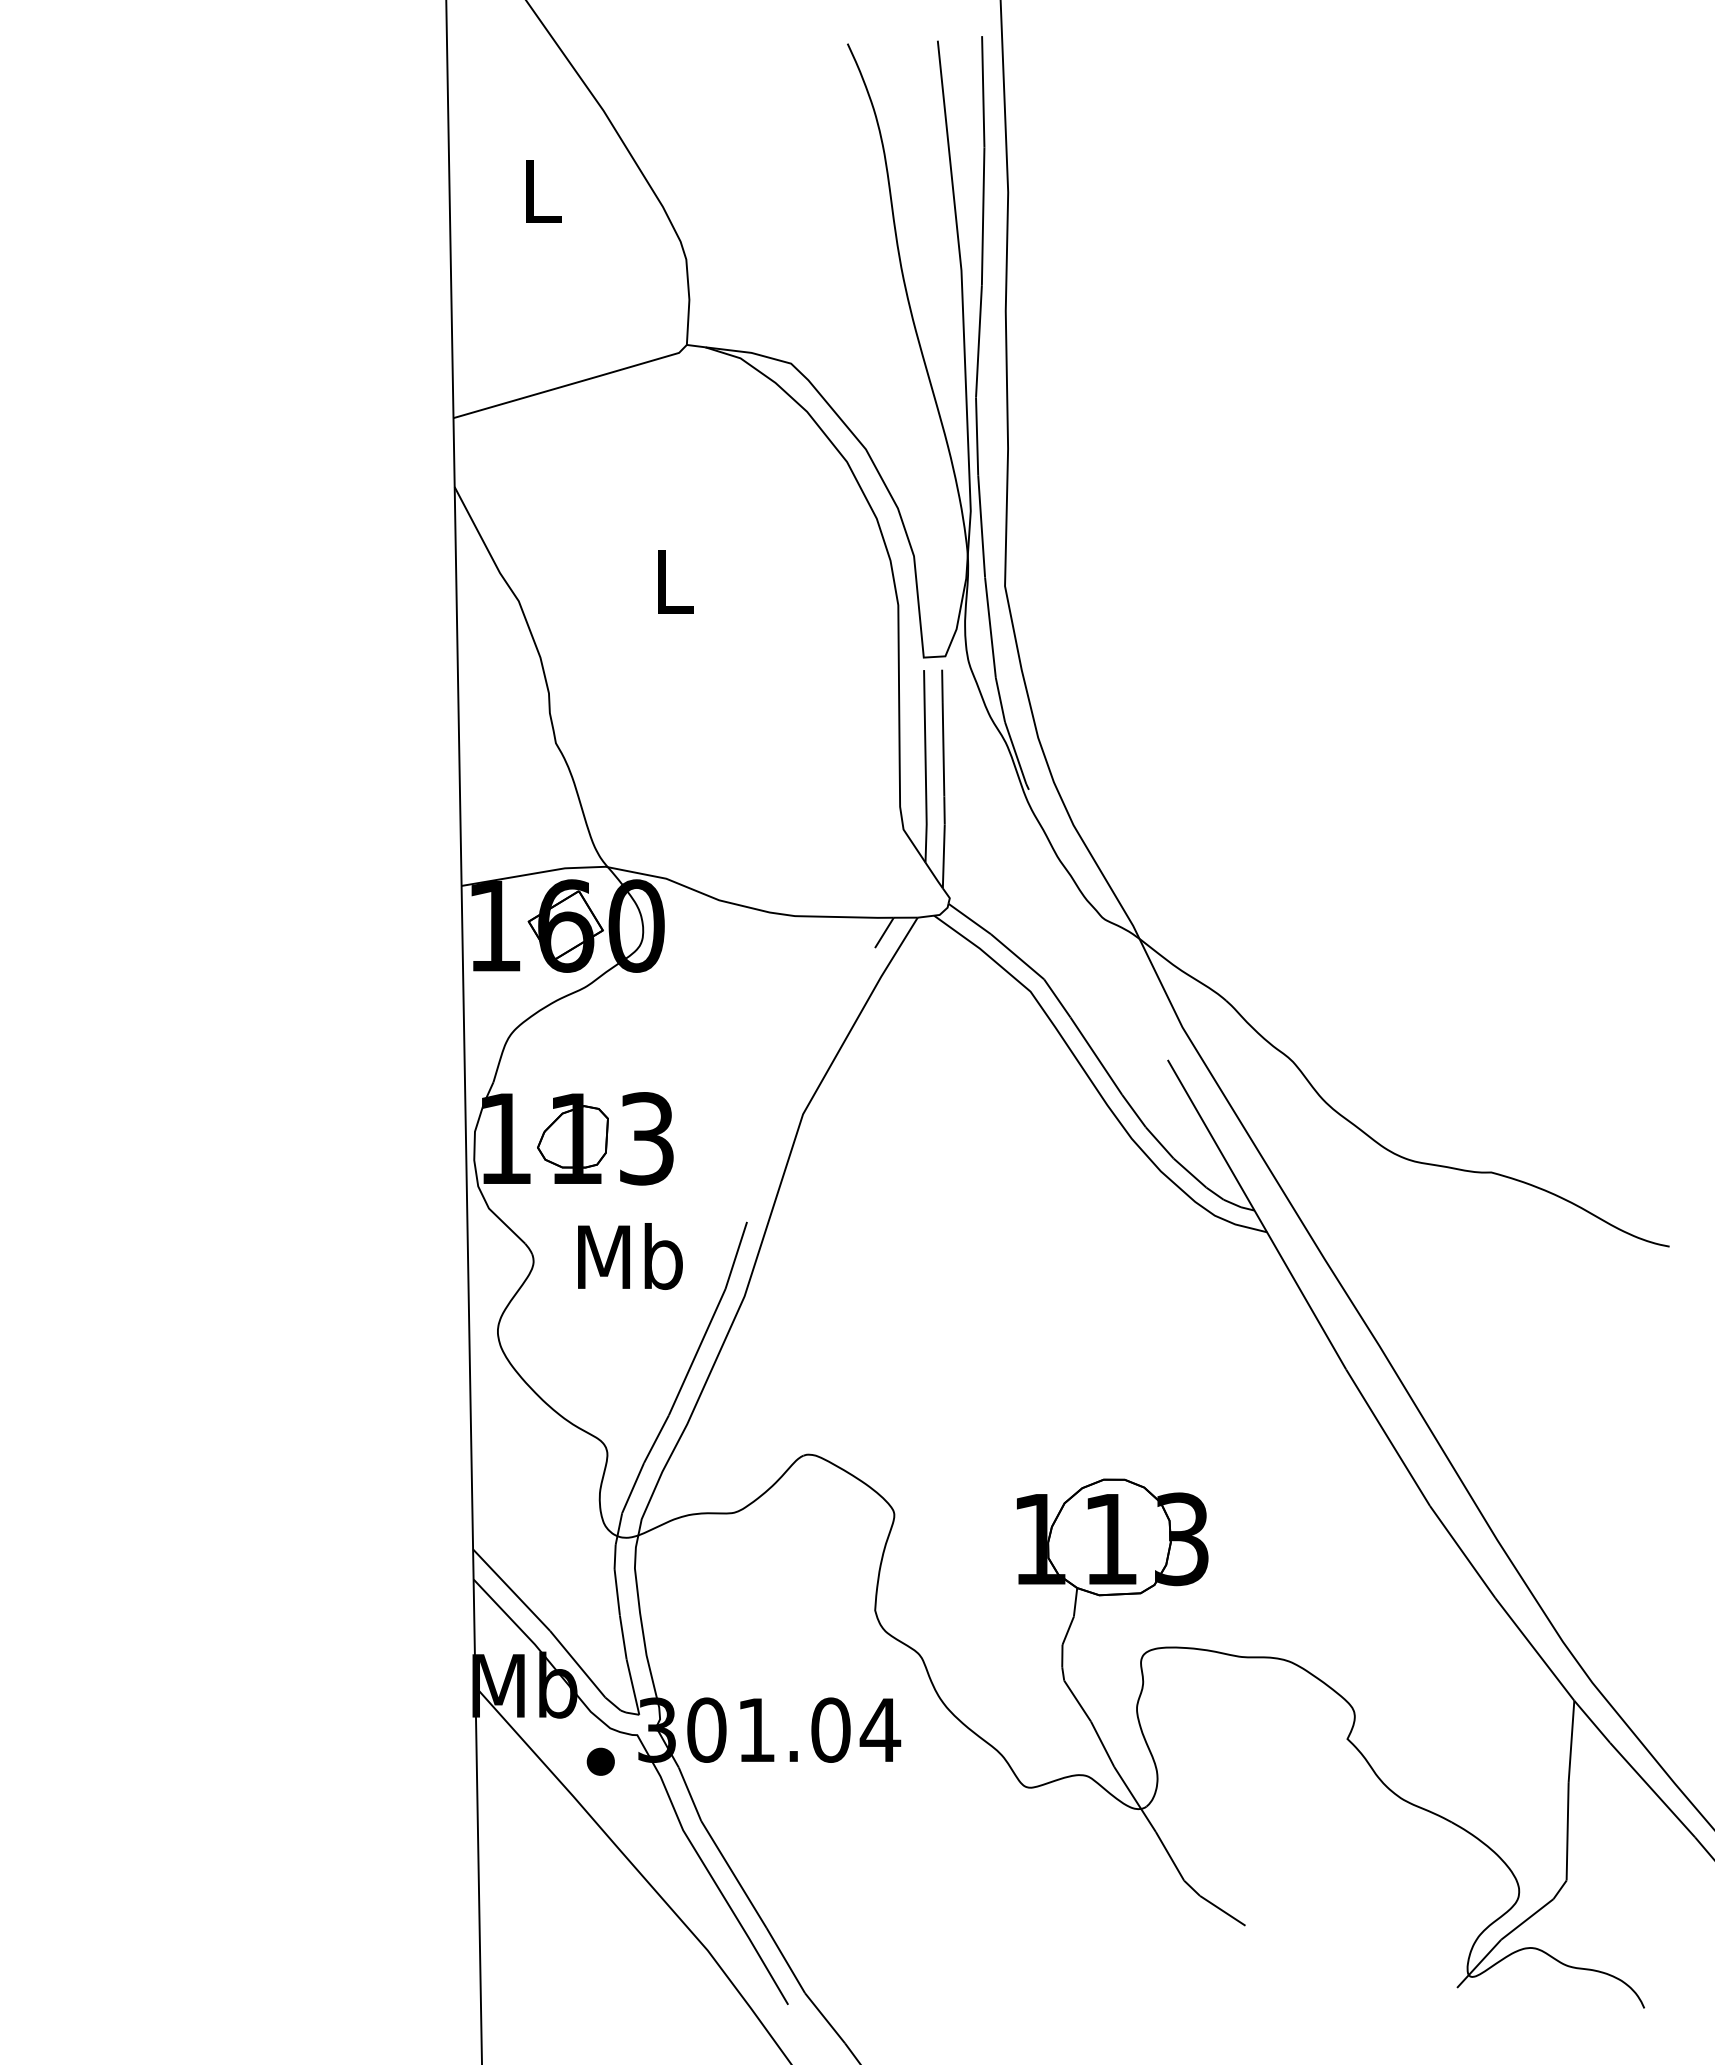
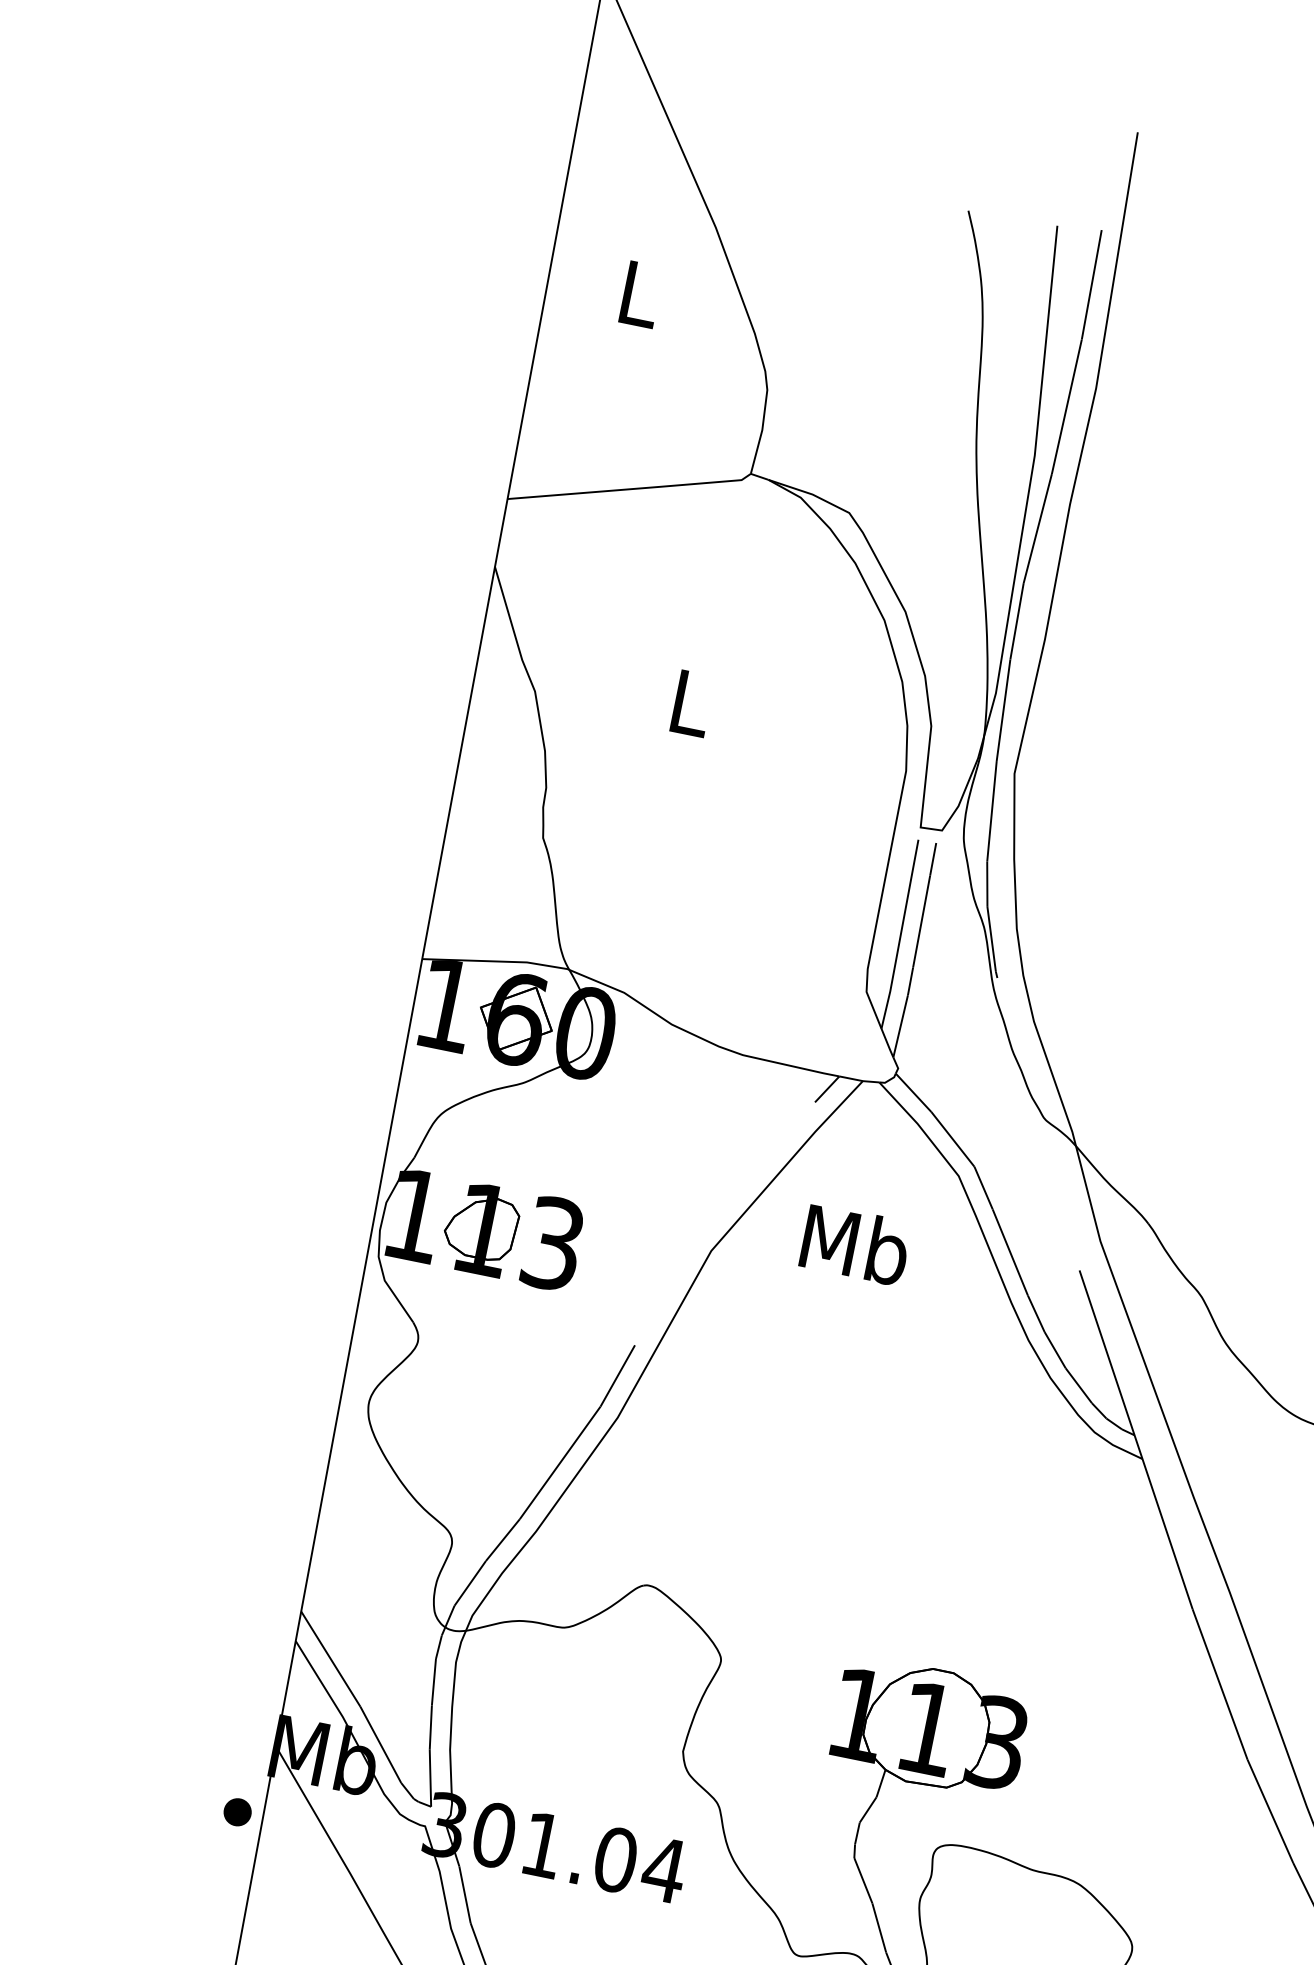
text: (630, 1256) -> (855, 1244), moved
part: (600, 1761) -> (237, 1811), moved

